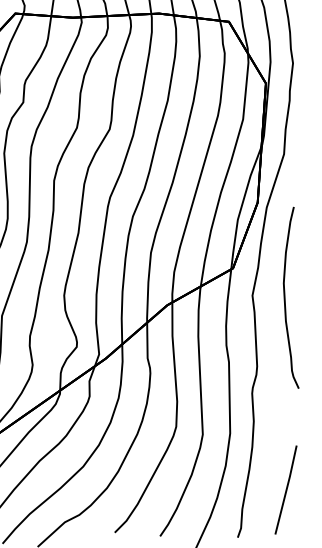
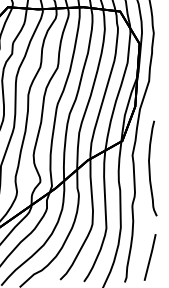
curve: (286, 297) -> (150, 168), moved

